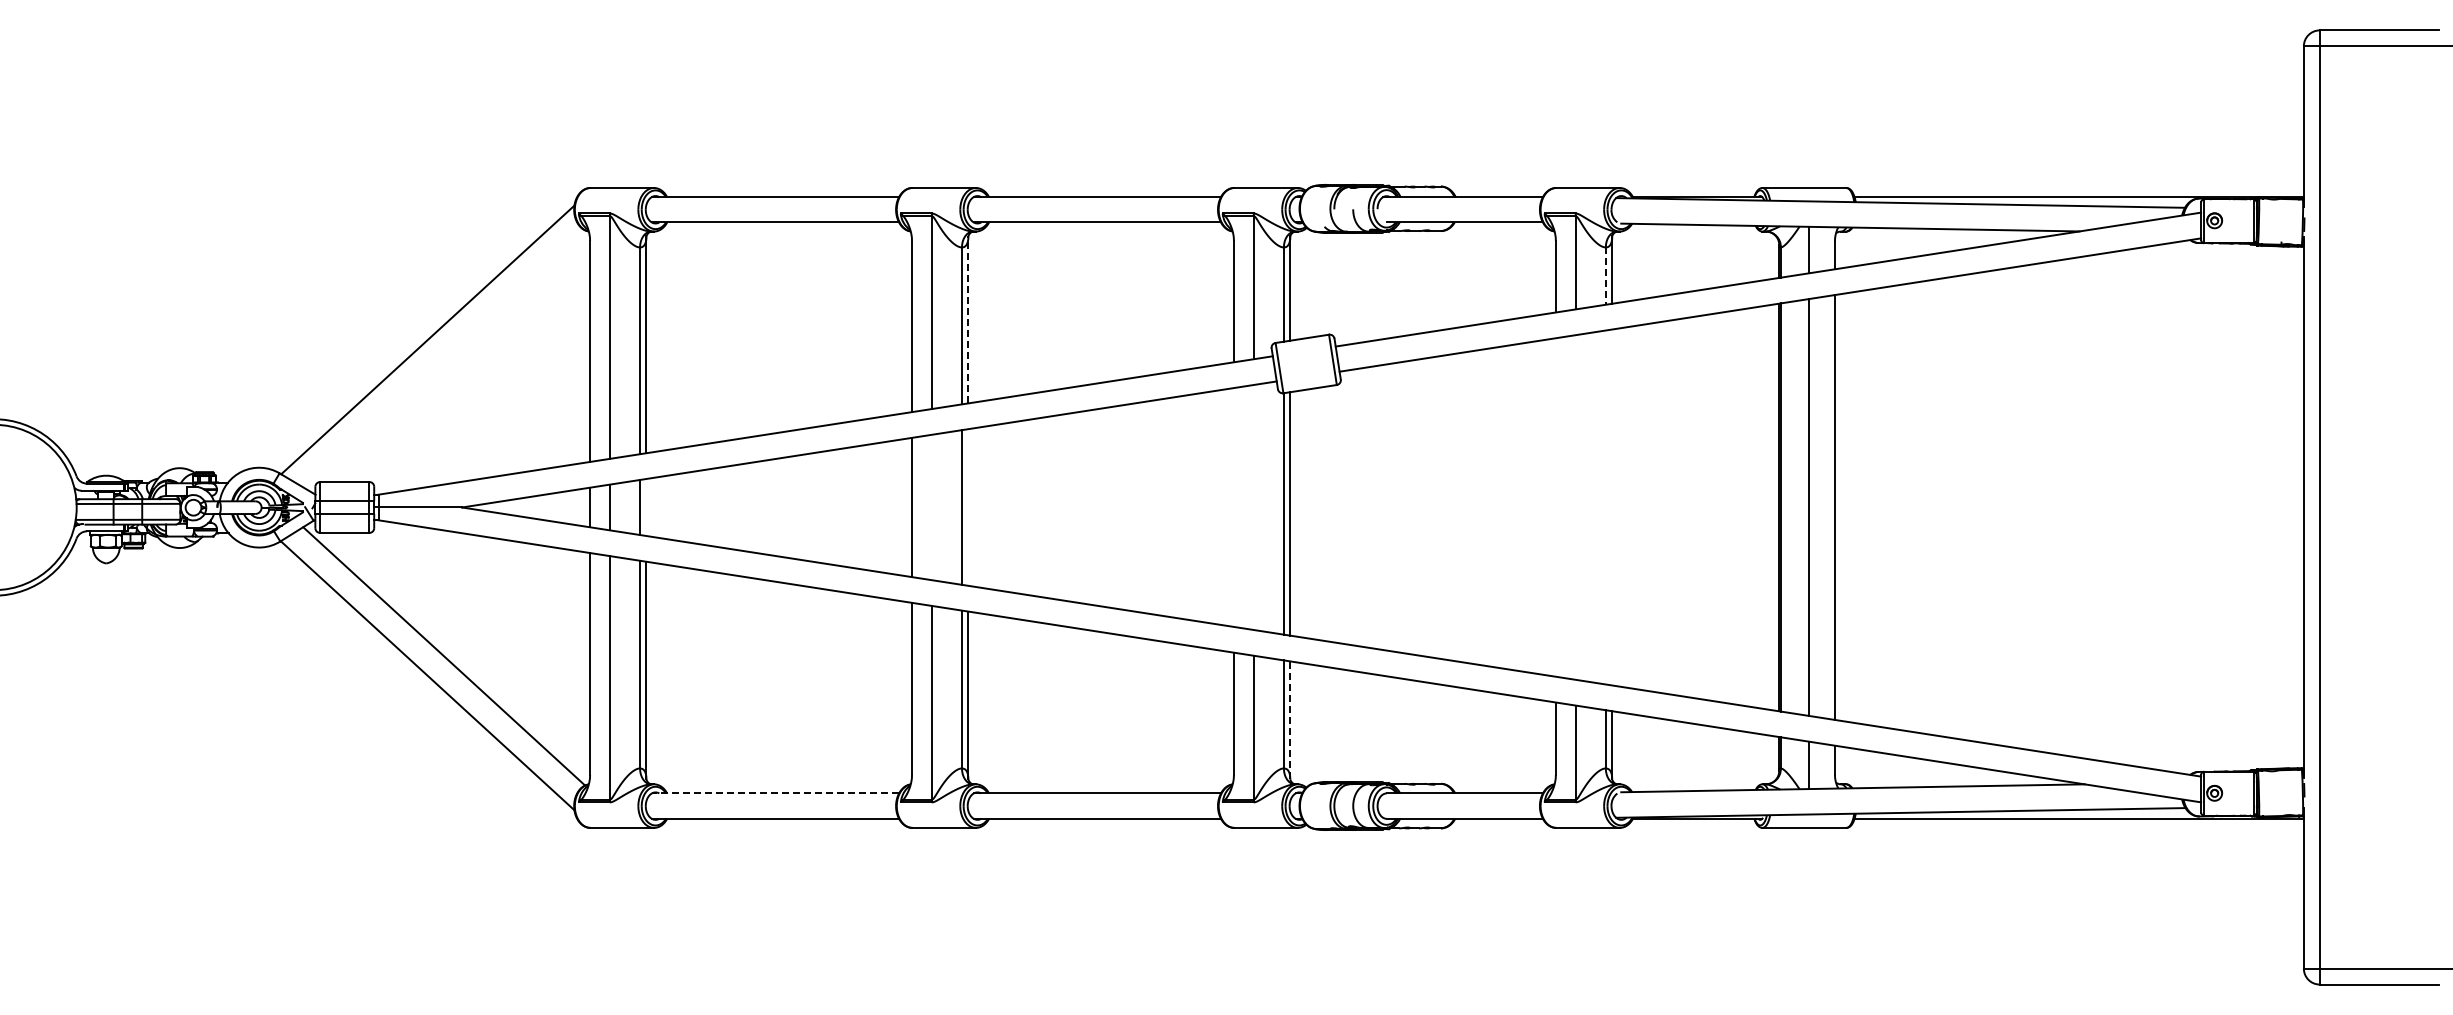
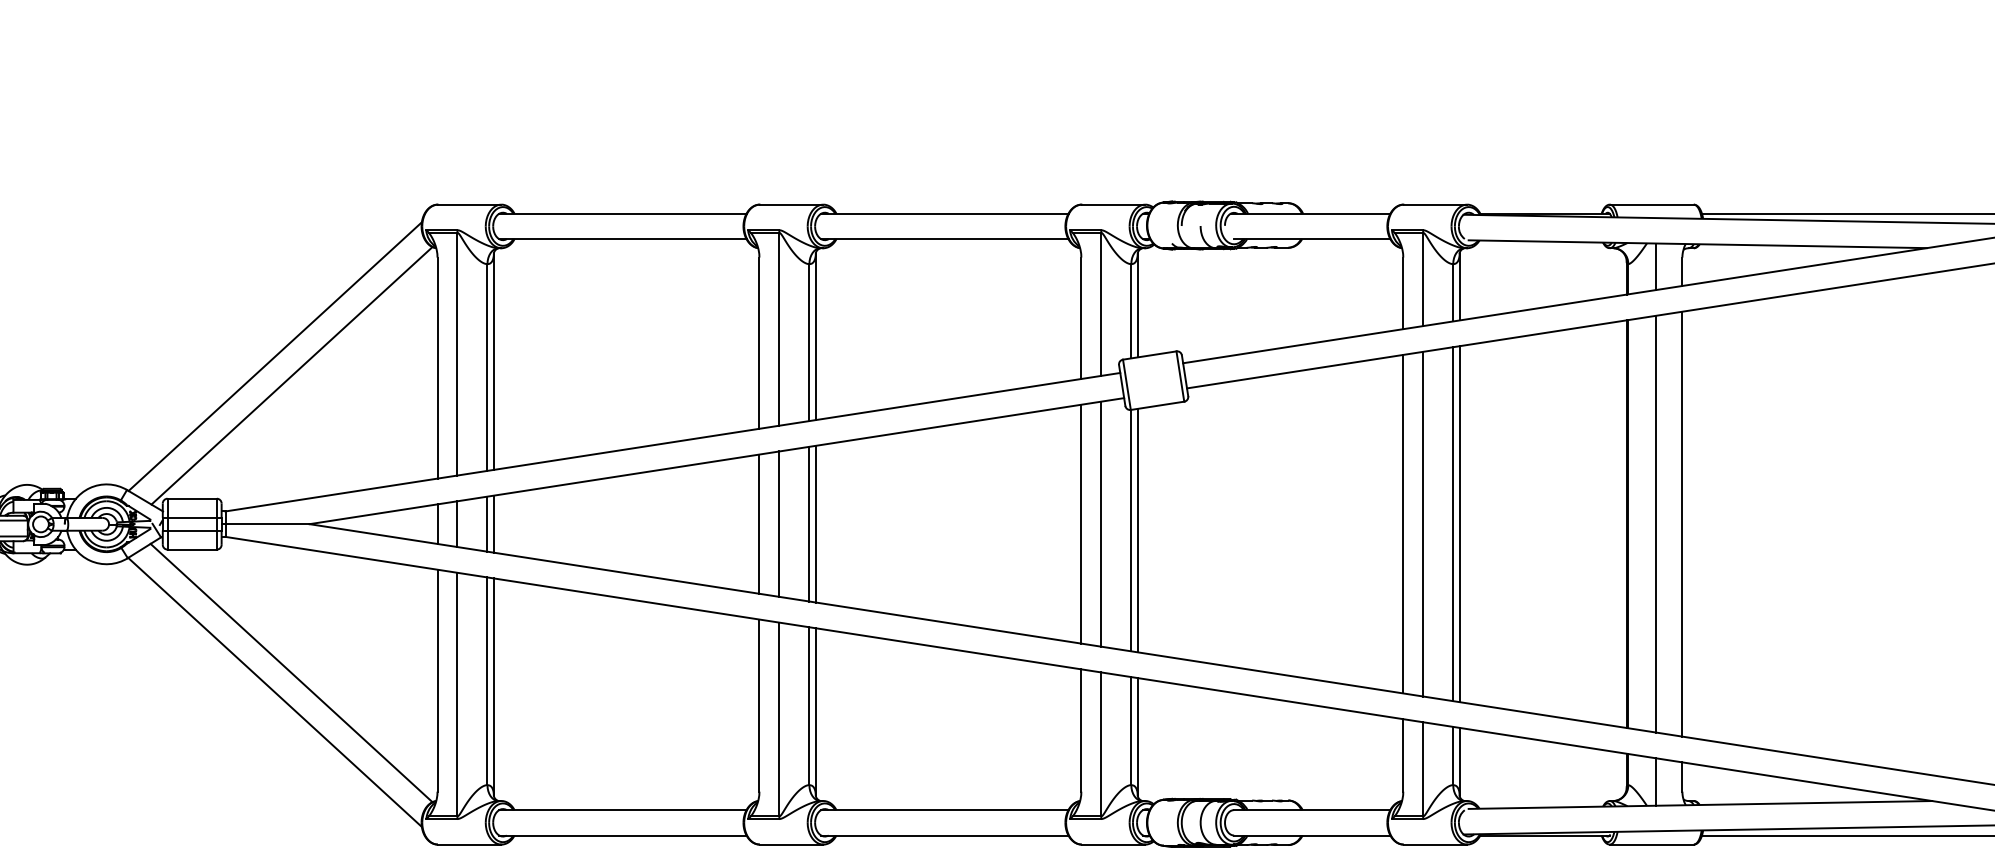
line: (1605, 276) -> (1452, 293), dashed -> solid
line: (968, 319) -> (815, 336), dashed -> solid
line: (444, 358) -> (291, 375), added
line: (646, 507) -> (493, 524), added
line: (931, 507) -> (778, 524), added
line: (968, 507) -> (815, 524), added
line: (1233, 507) -> (1080, 524), added
line: (1253, 507) -> (1100, 524), added
line: (1555, 507) -> (1402, 524), added
line: (1575, 507) -> (1422, 524), added
line: (1605, 507) -> (1452, 524), added
line: (1612, 507) -> (1459, 524), added
line: (1290, 719) -> (1137, 736), dashed -> solid
line: (775, 793) -> (622, 810), dashed -> solid

